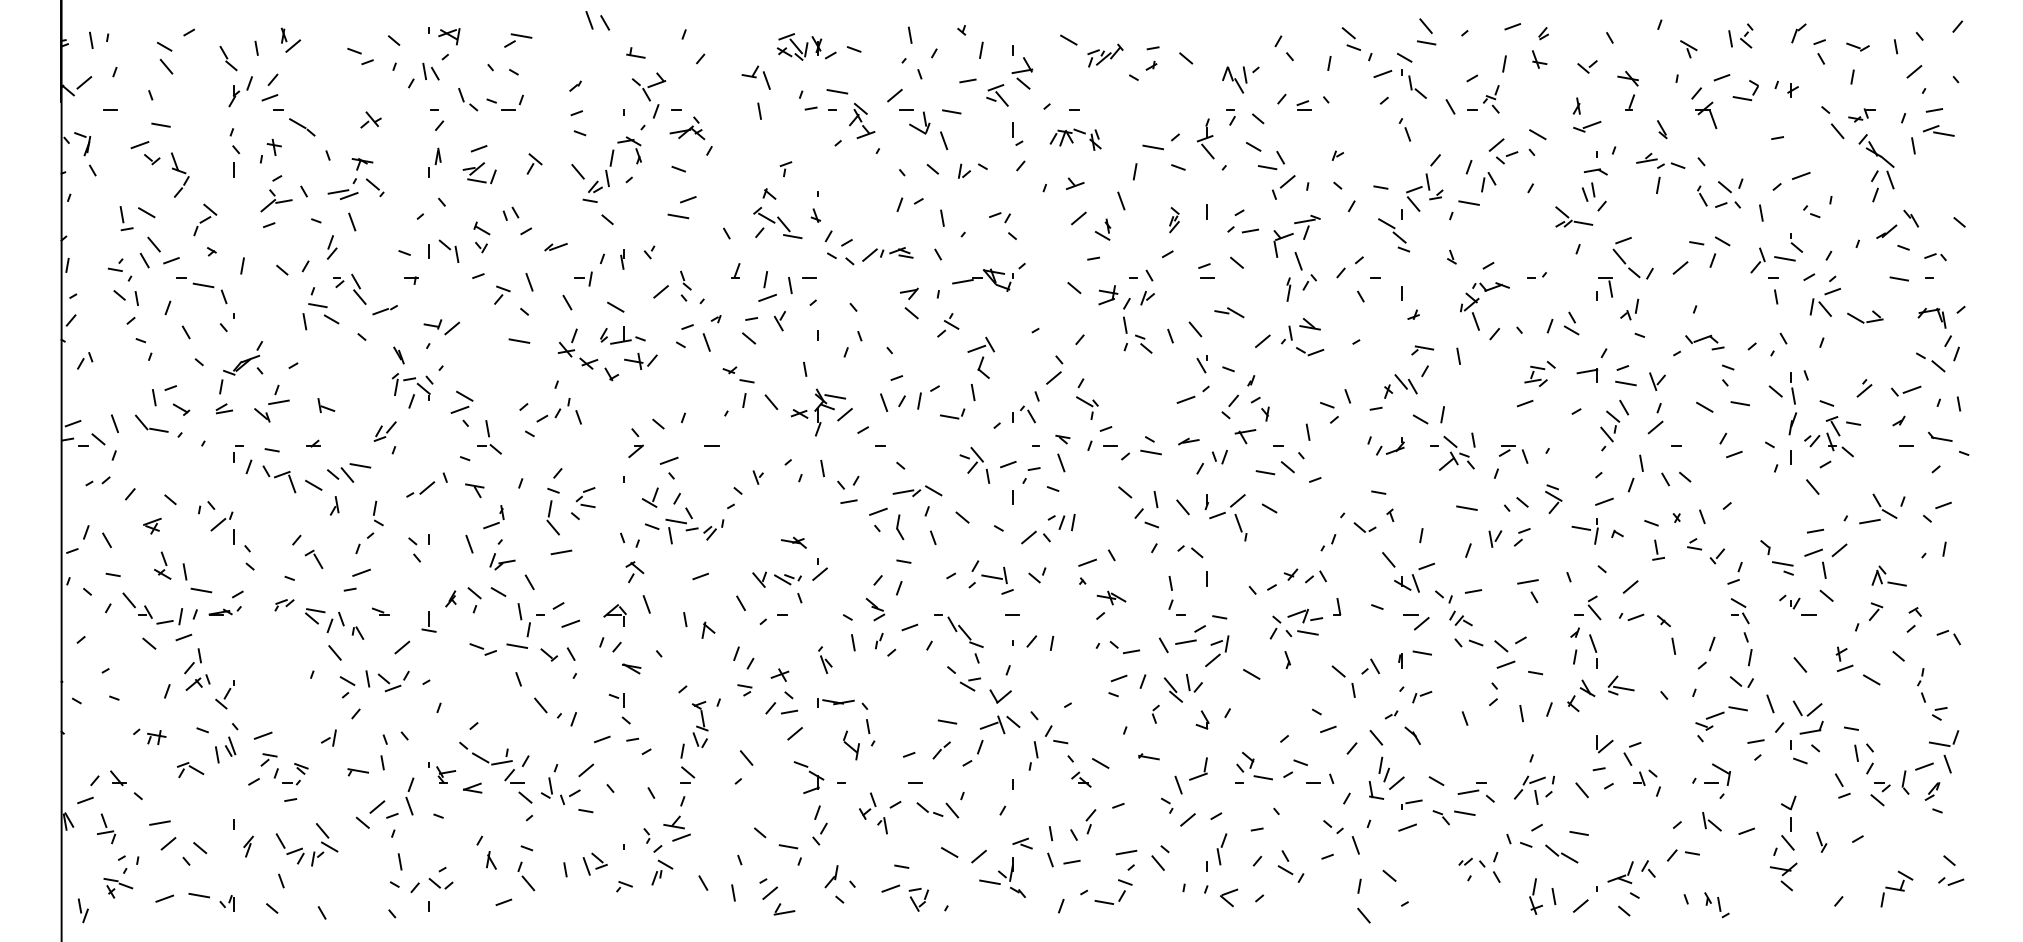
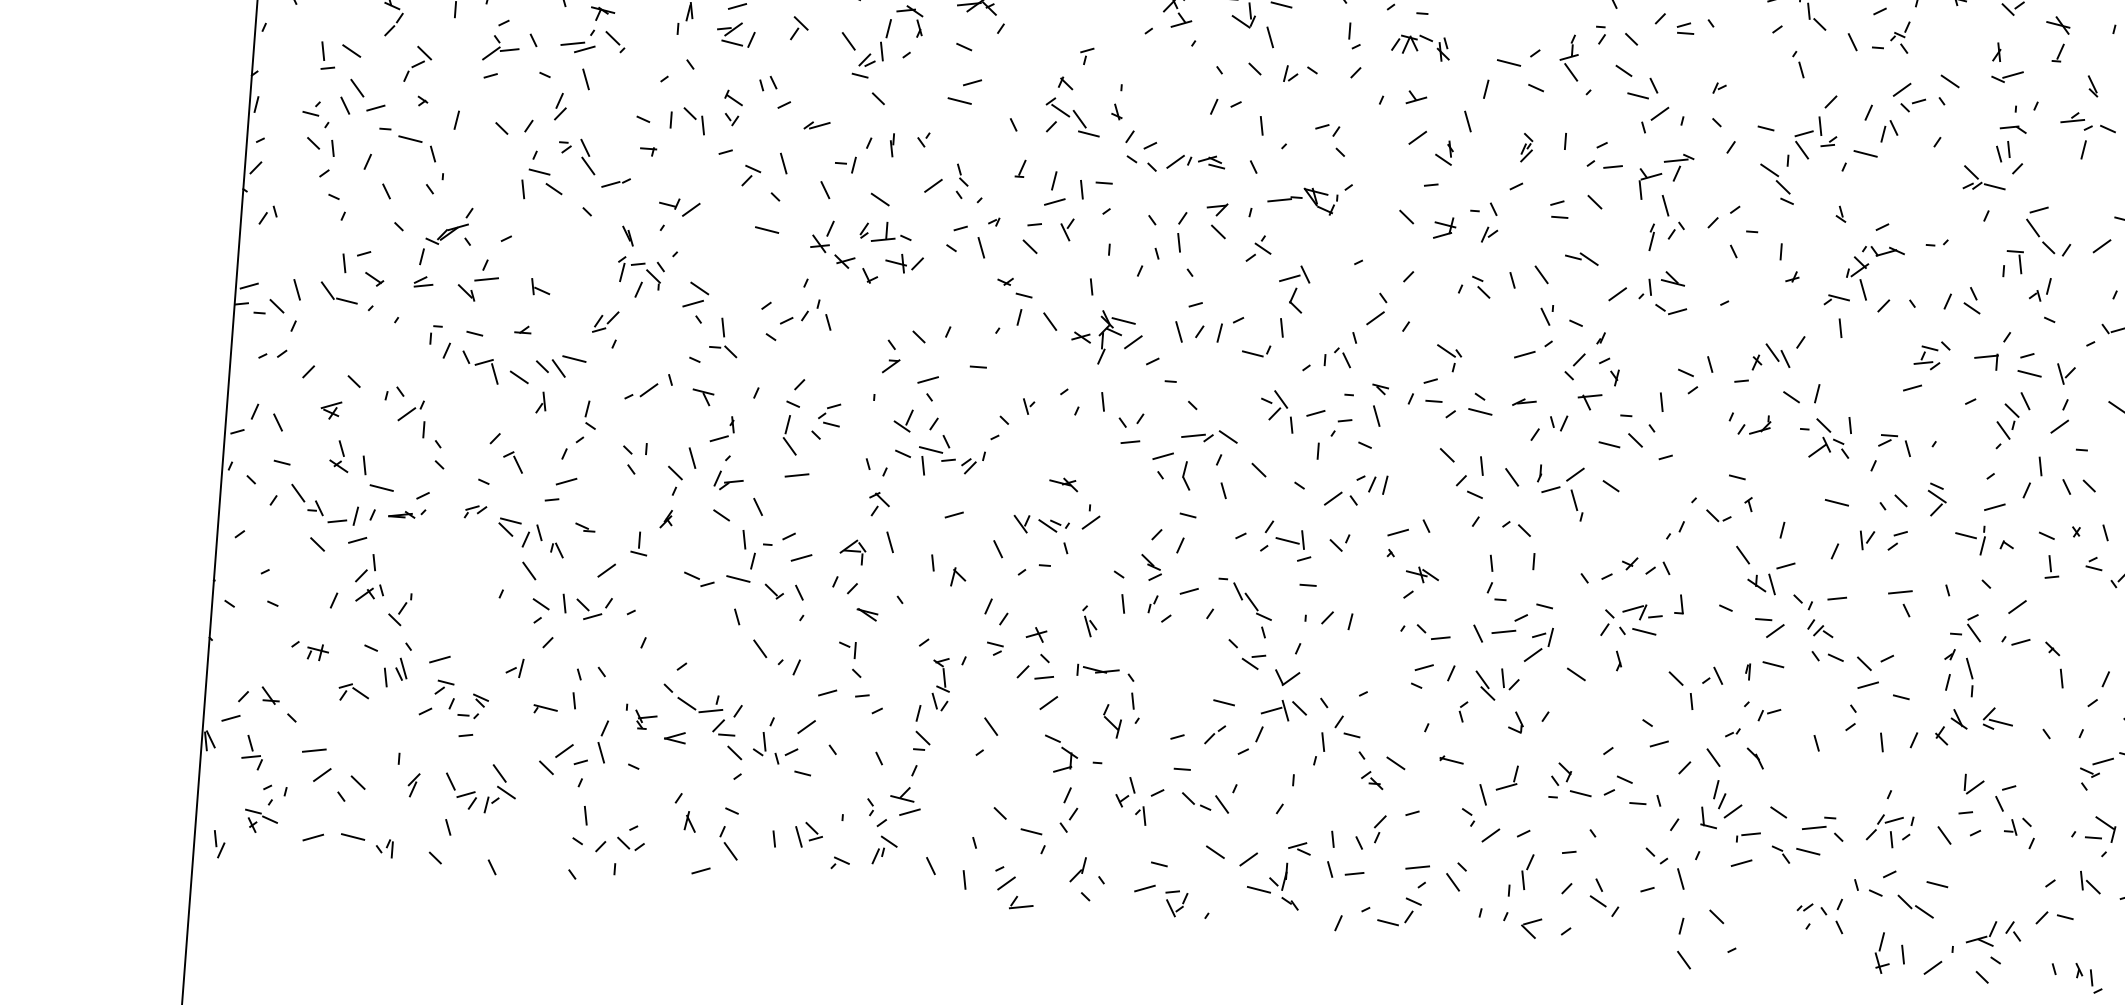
part: (1126, 315) -> (1181, 231), moved
part: (1422, 350) -> (1836, 300), moved
part: (1087, 407) -> (1449, 357), moved
part: (474, 600) -> (674, 481), moved

